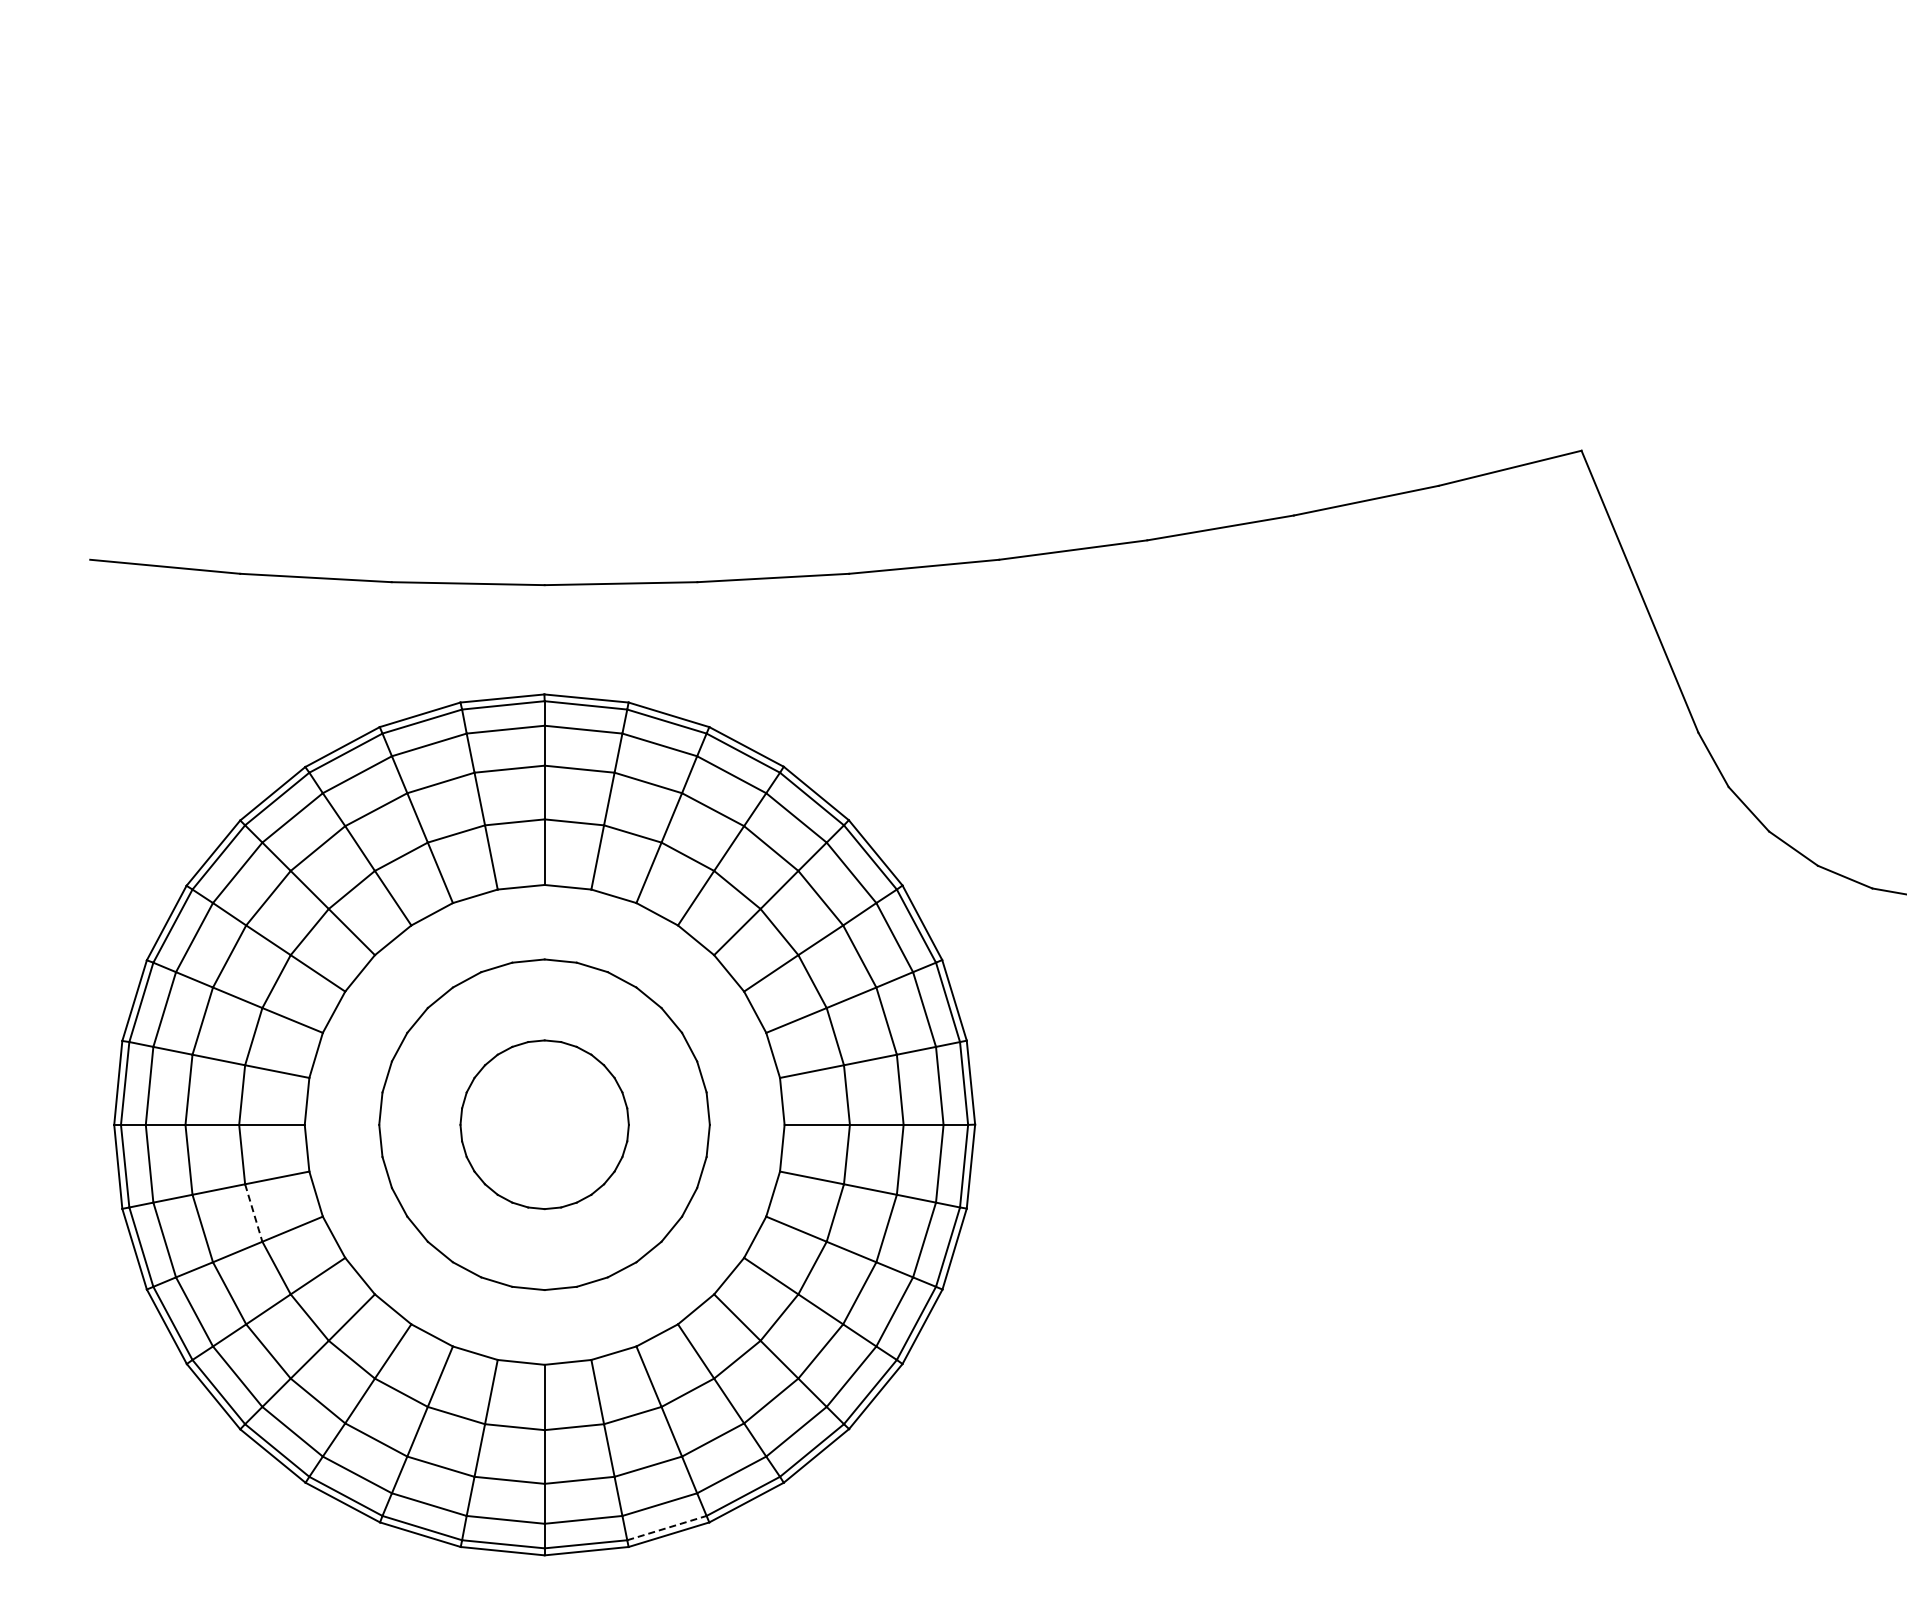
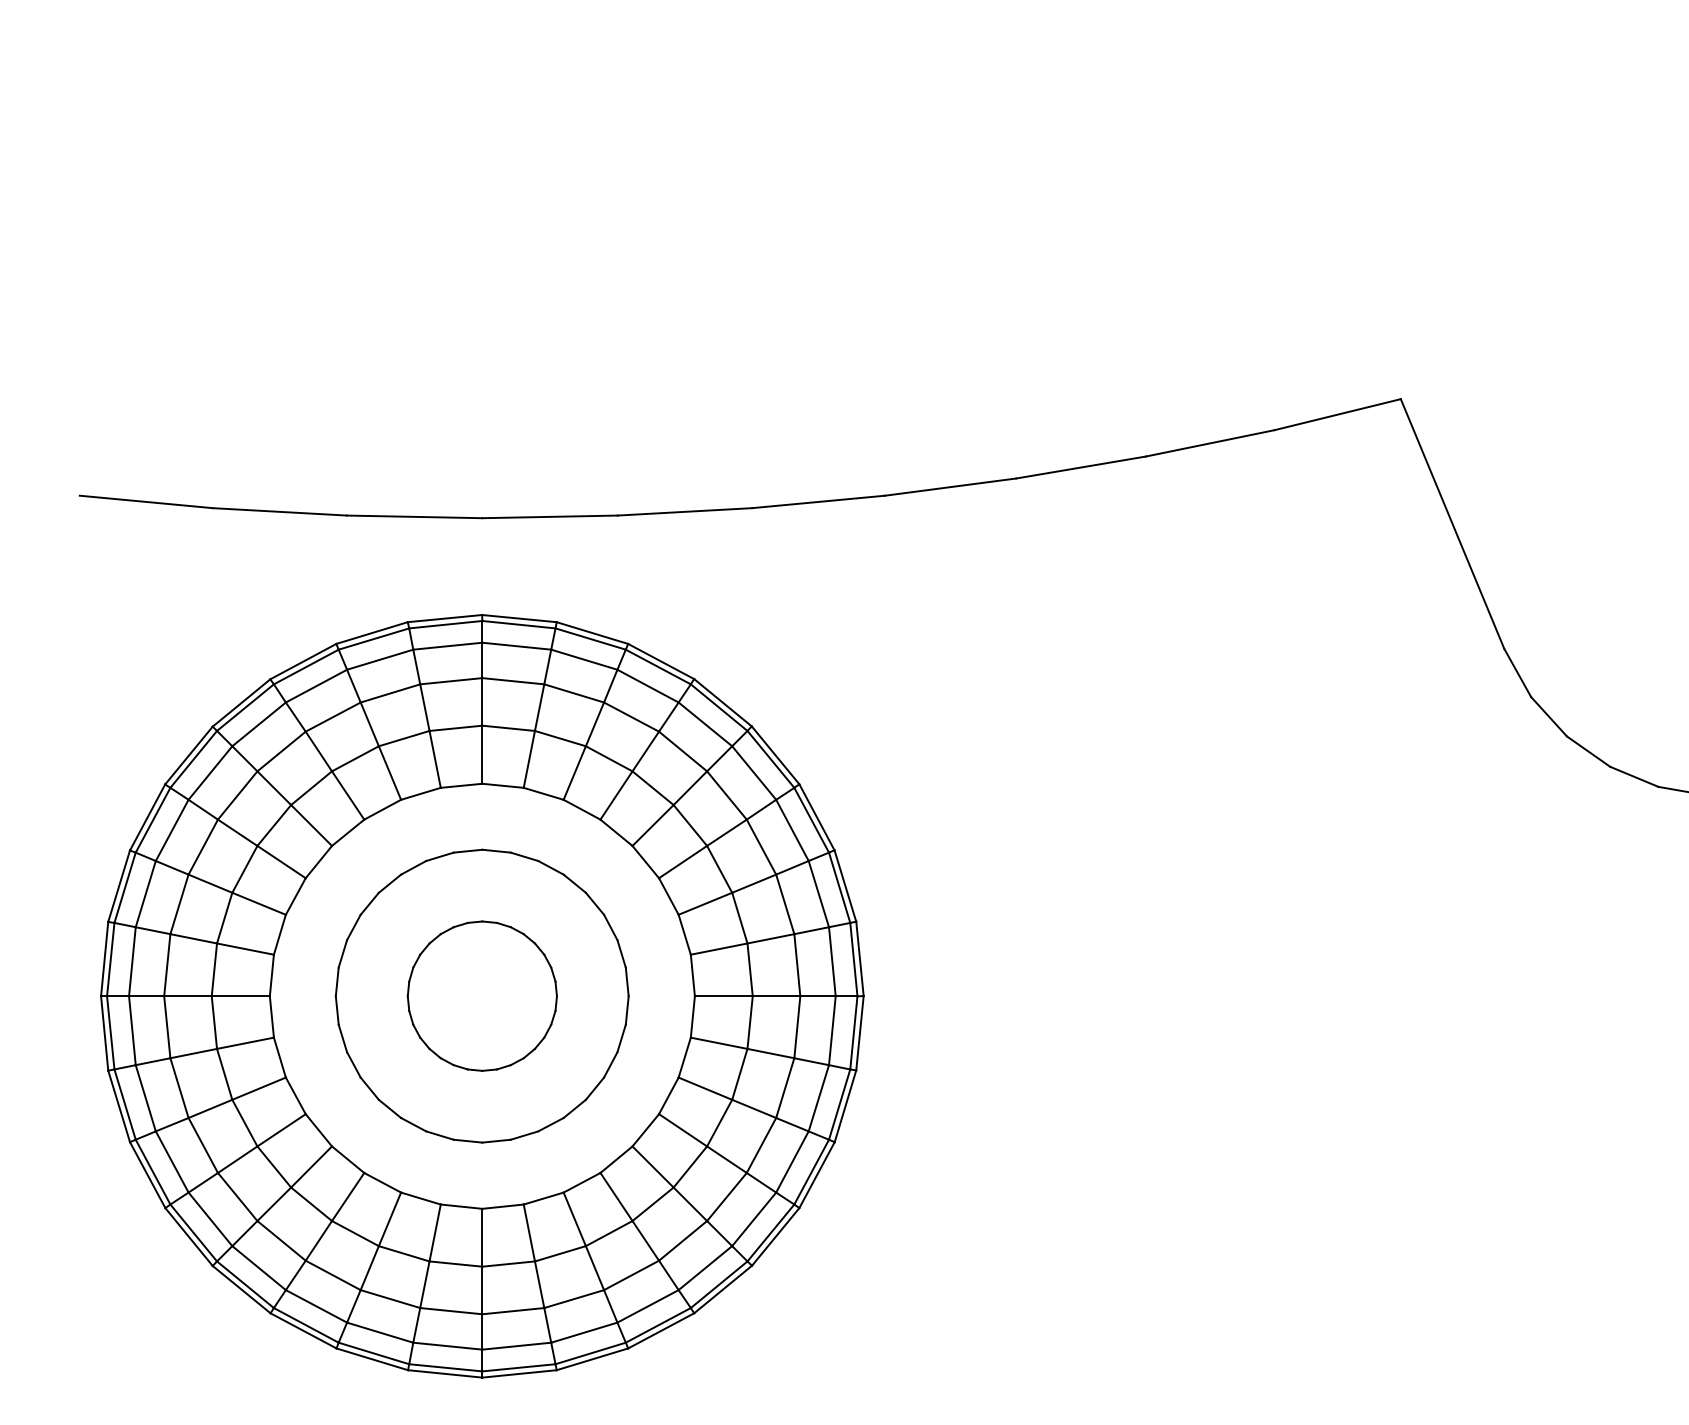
line: (253, 1213) -> (224, 1074), dashed -> solid
line: (667, 1527) -> (591, 1352), dashed -> solid

